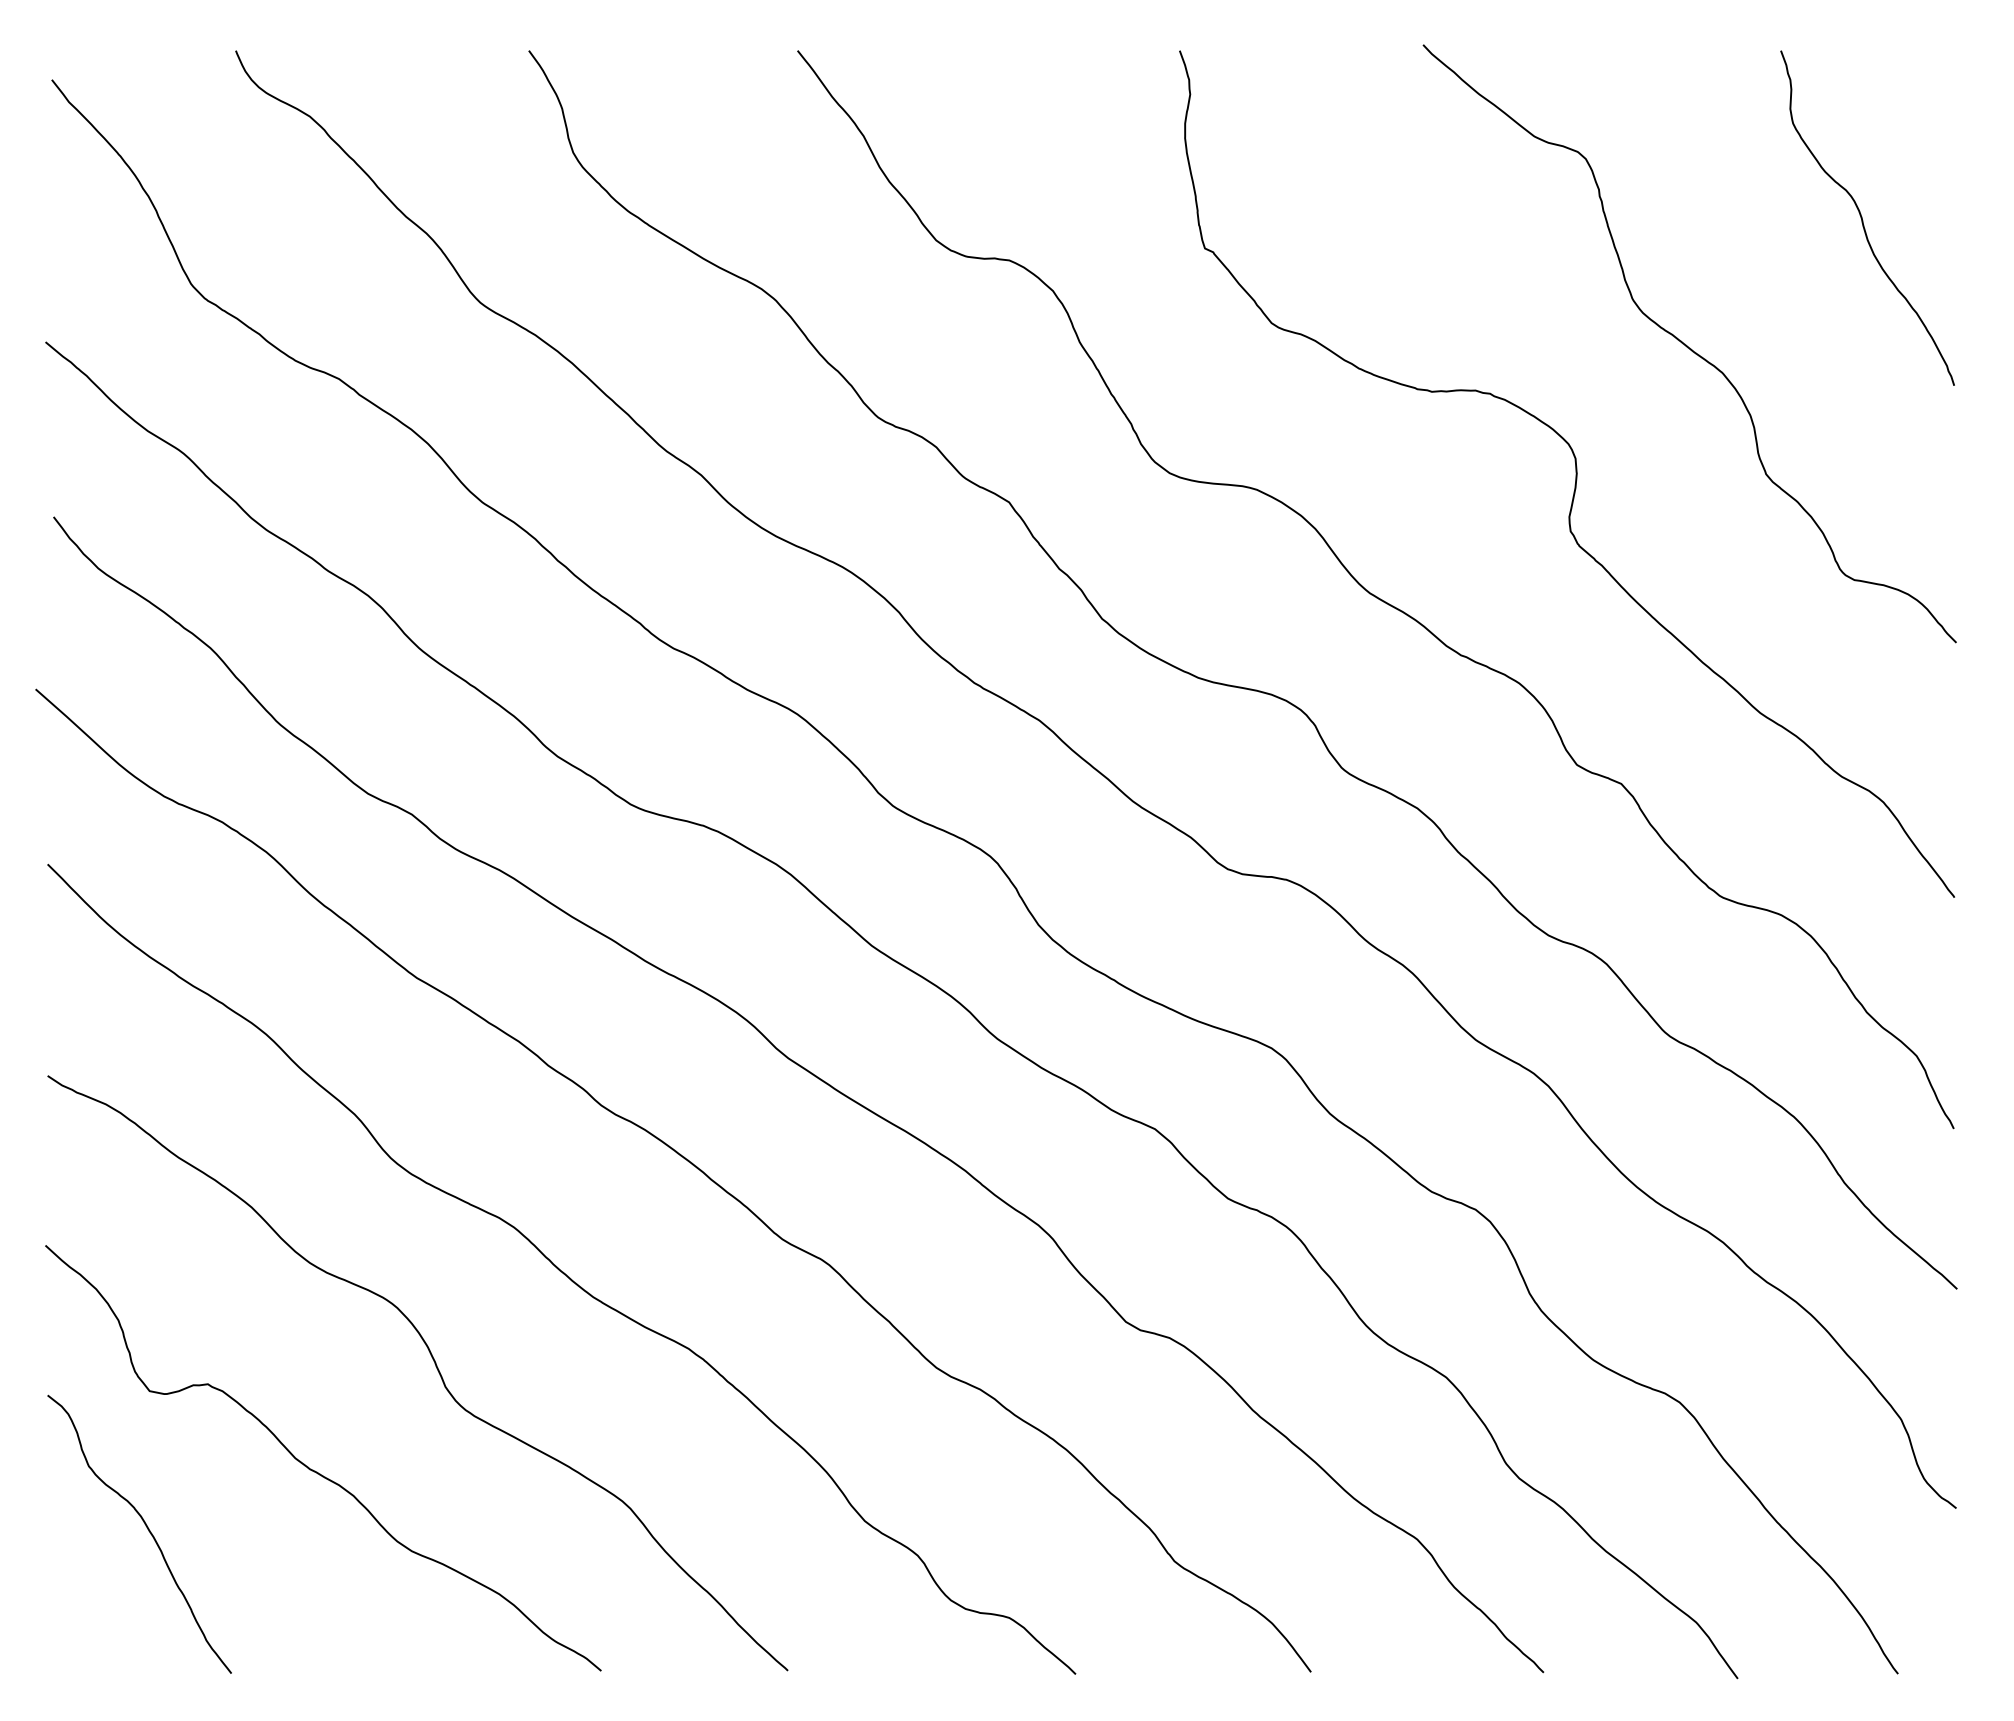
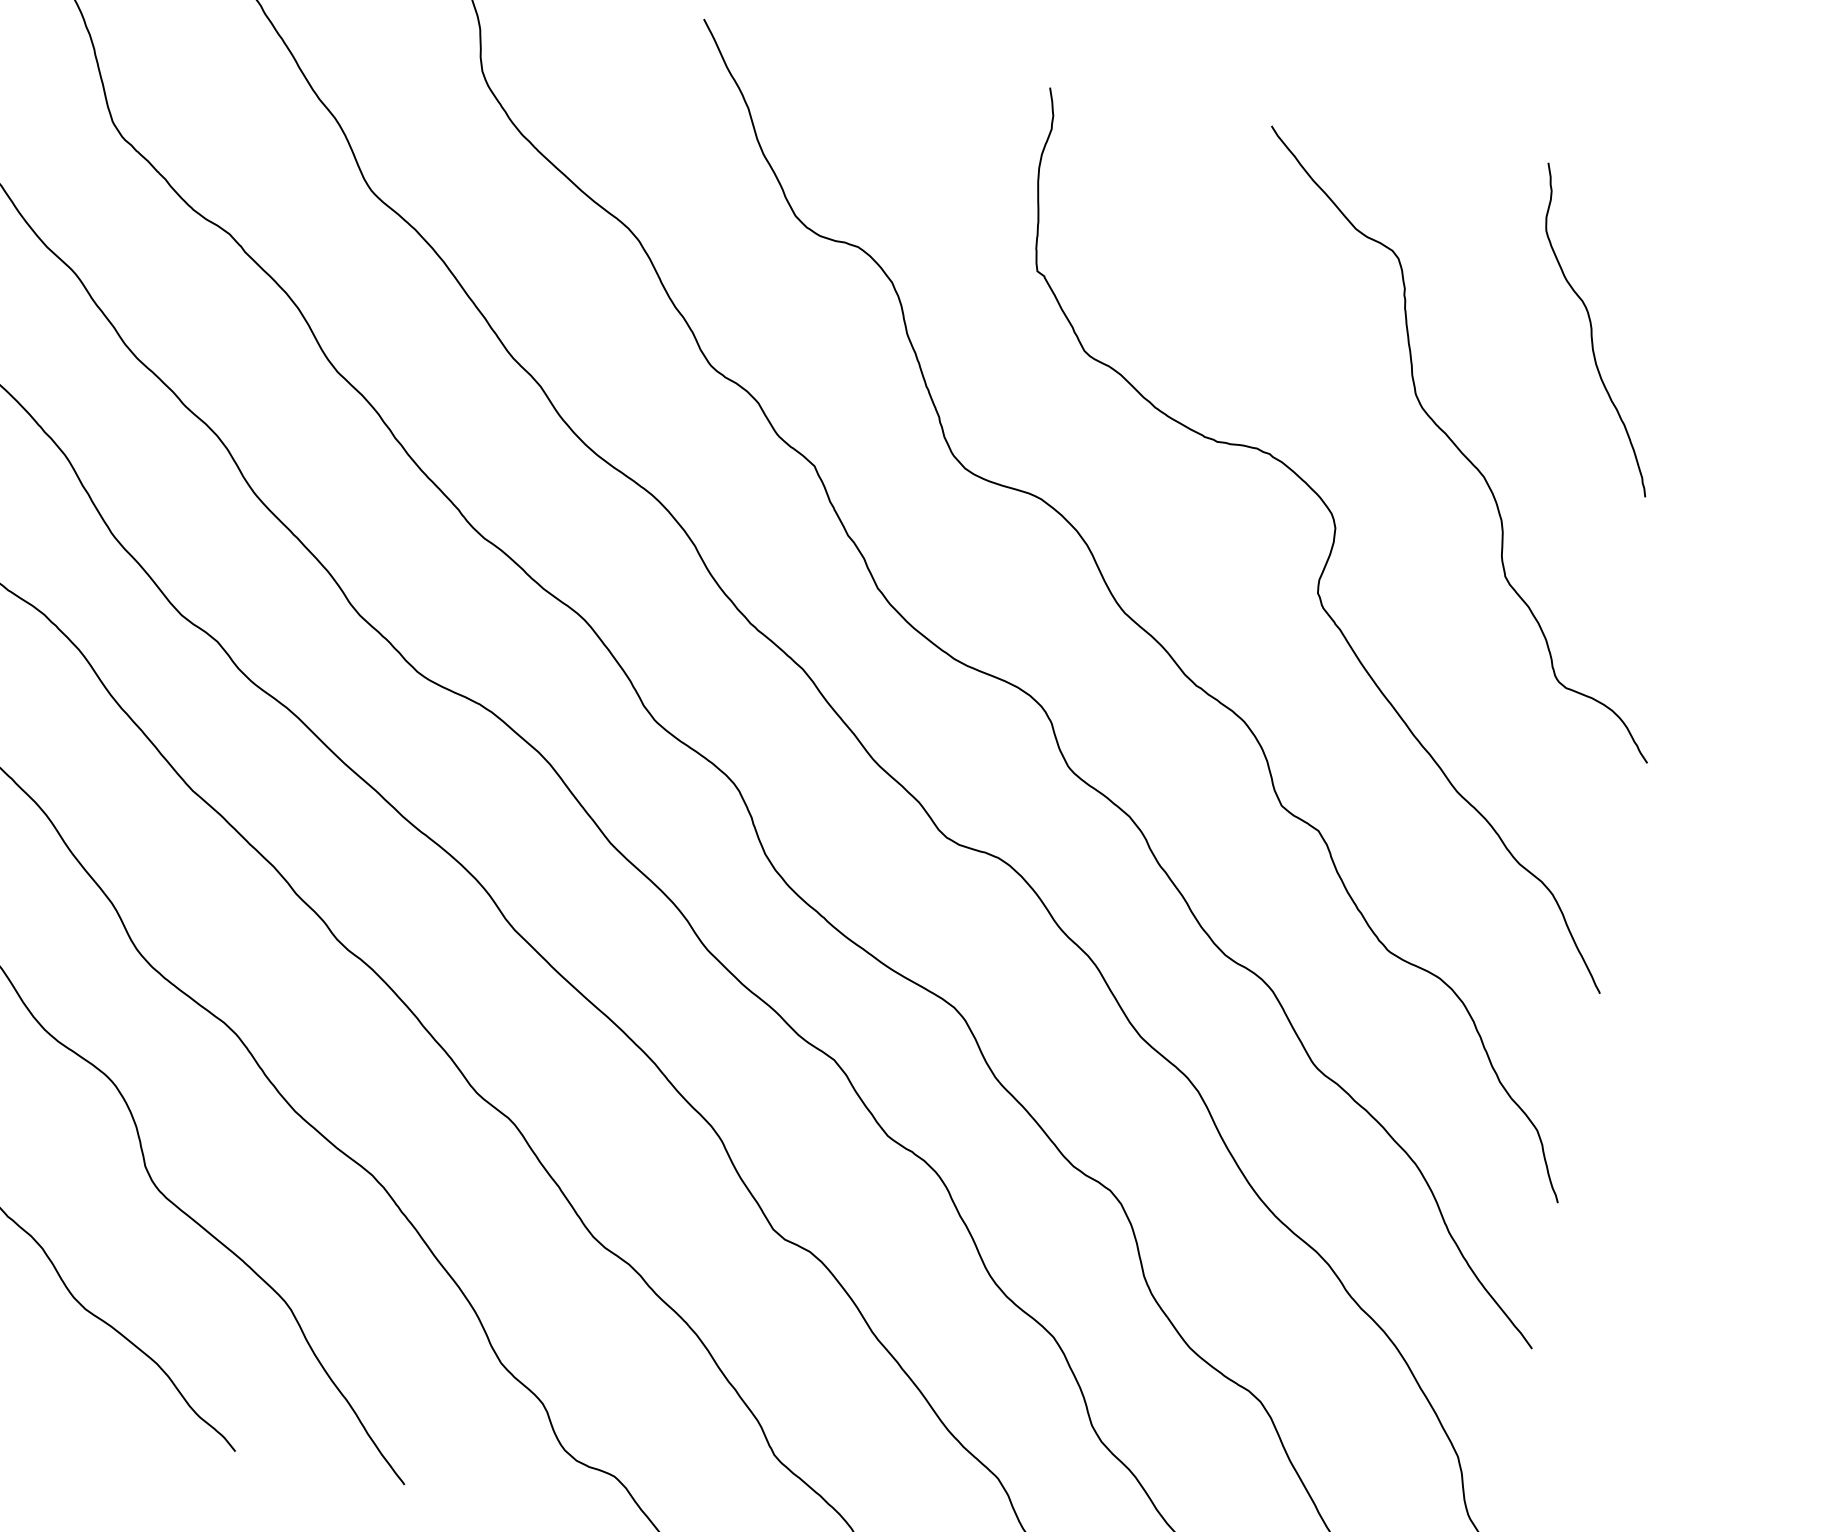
curve: (1862, 217) -> (1592, 328), moved

